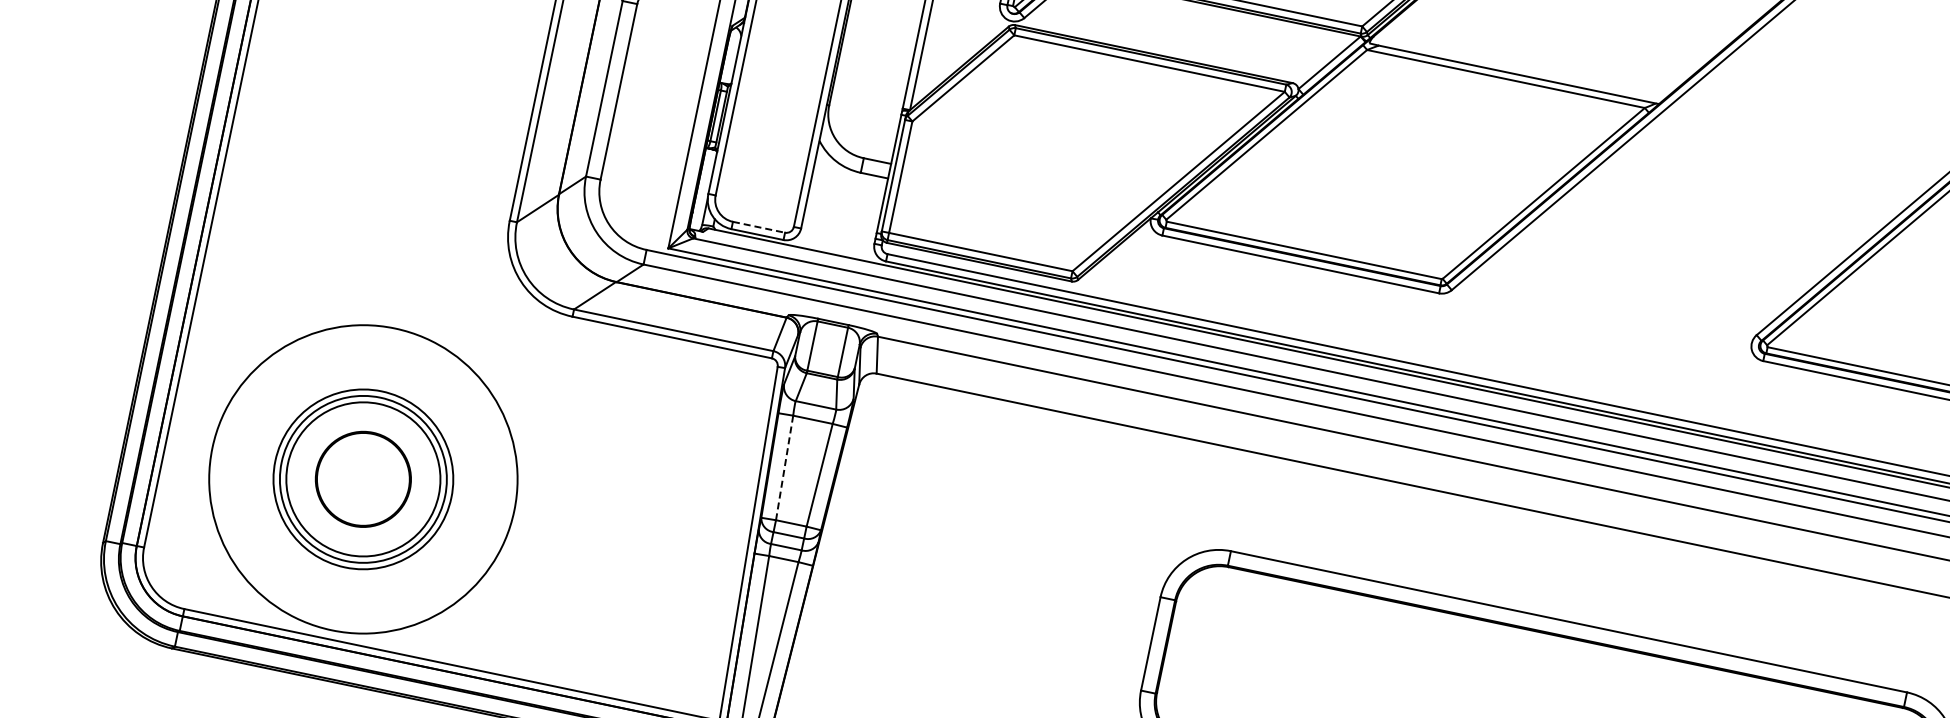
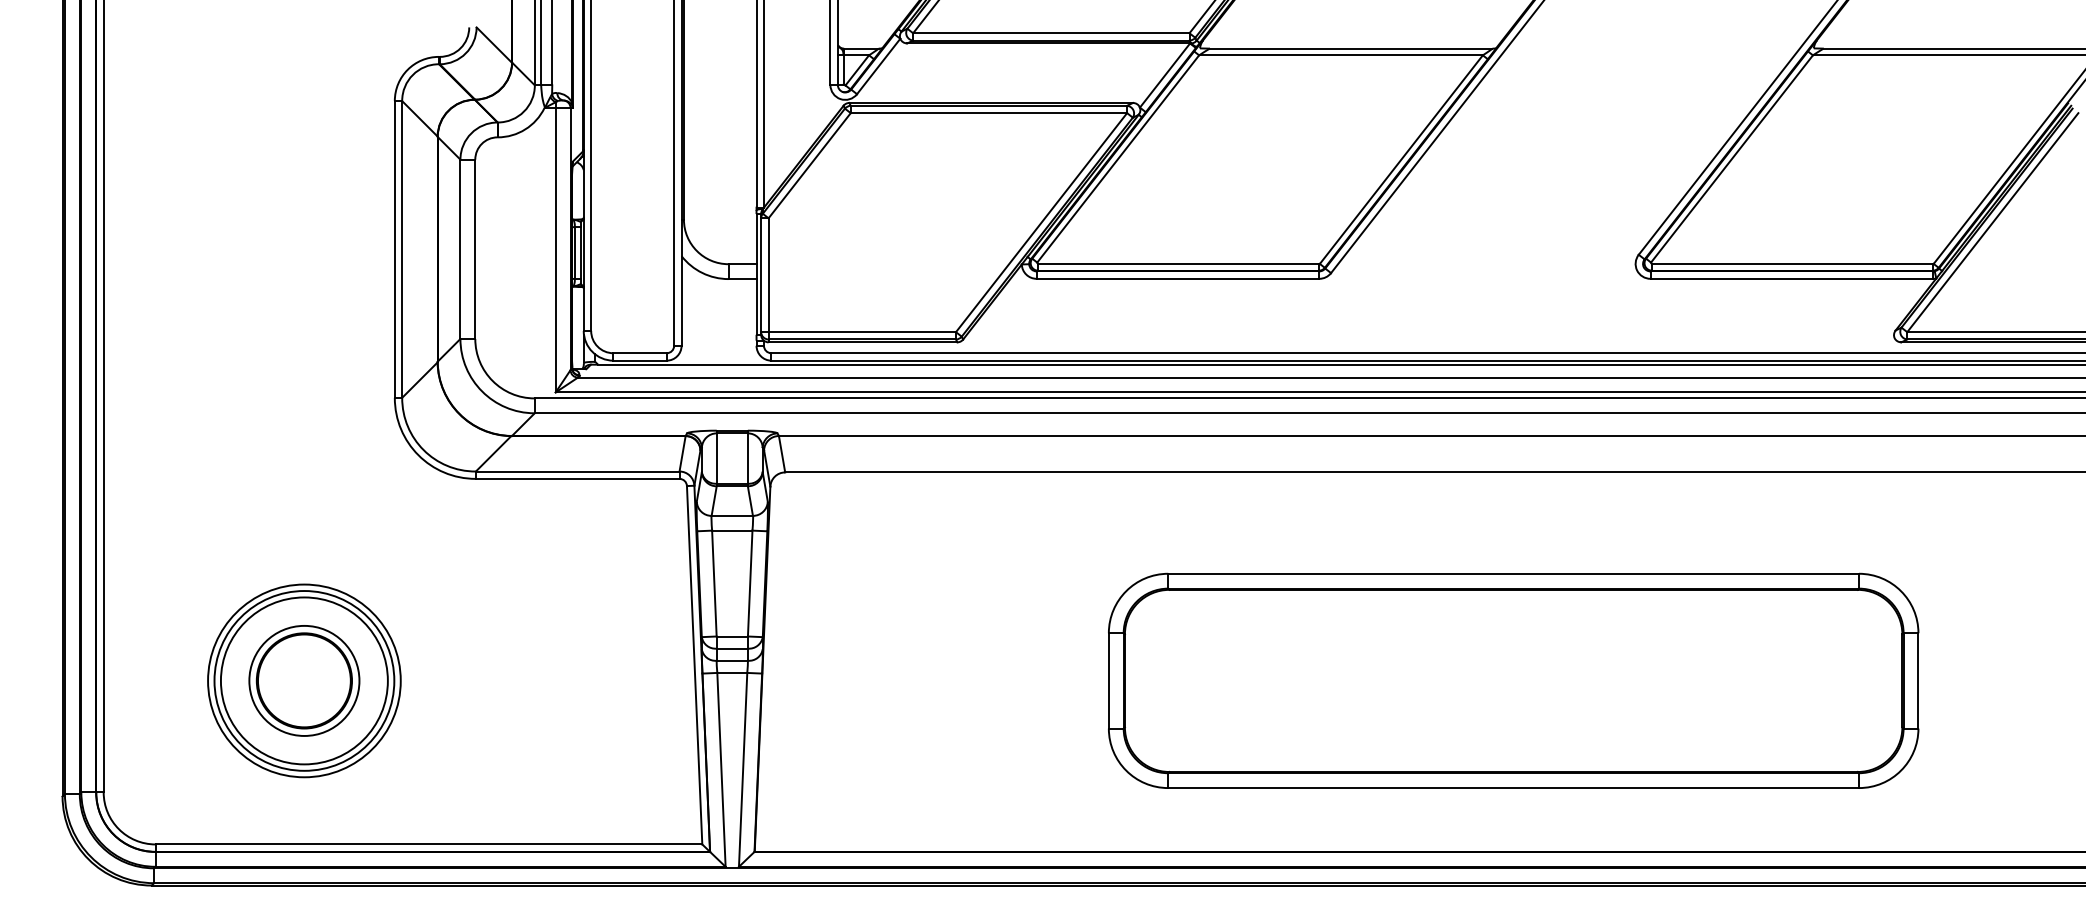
line: (759, 227) -> (640, 353), dashed -> solid
line: (784, 467) -> (714, 583), dashed -> solid
circle: (363, 479) -> (304, 680), size x0.62
circle: (363, 479) -> (304, 680), size x0.71

